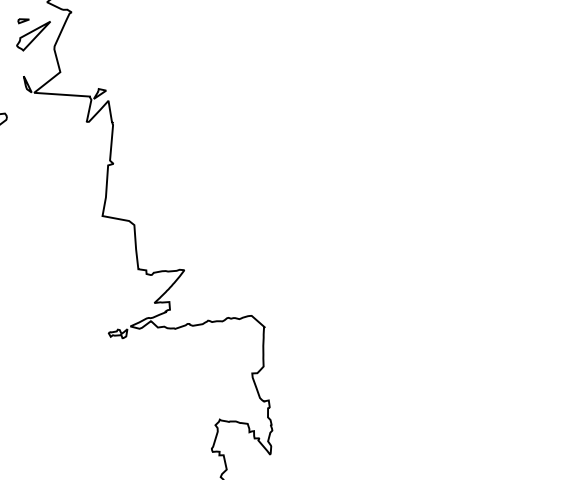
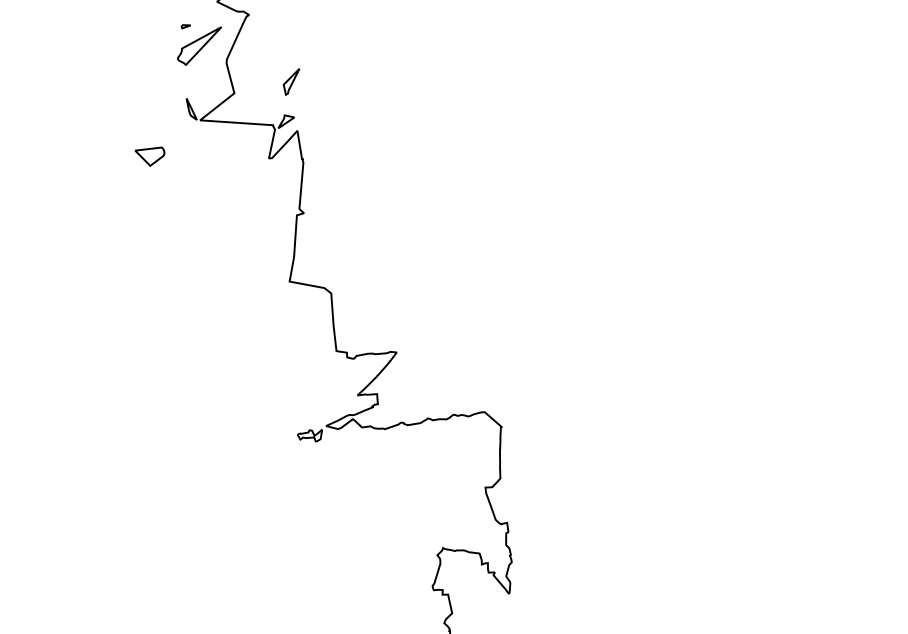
part: (22, 21) -> (185, 26), size x0.62
part: (103, 63) -> (291, 82), added

